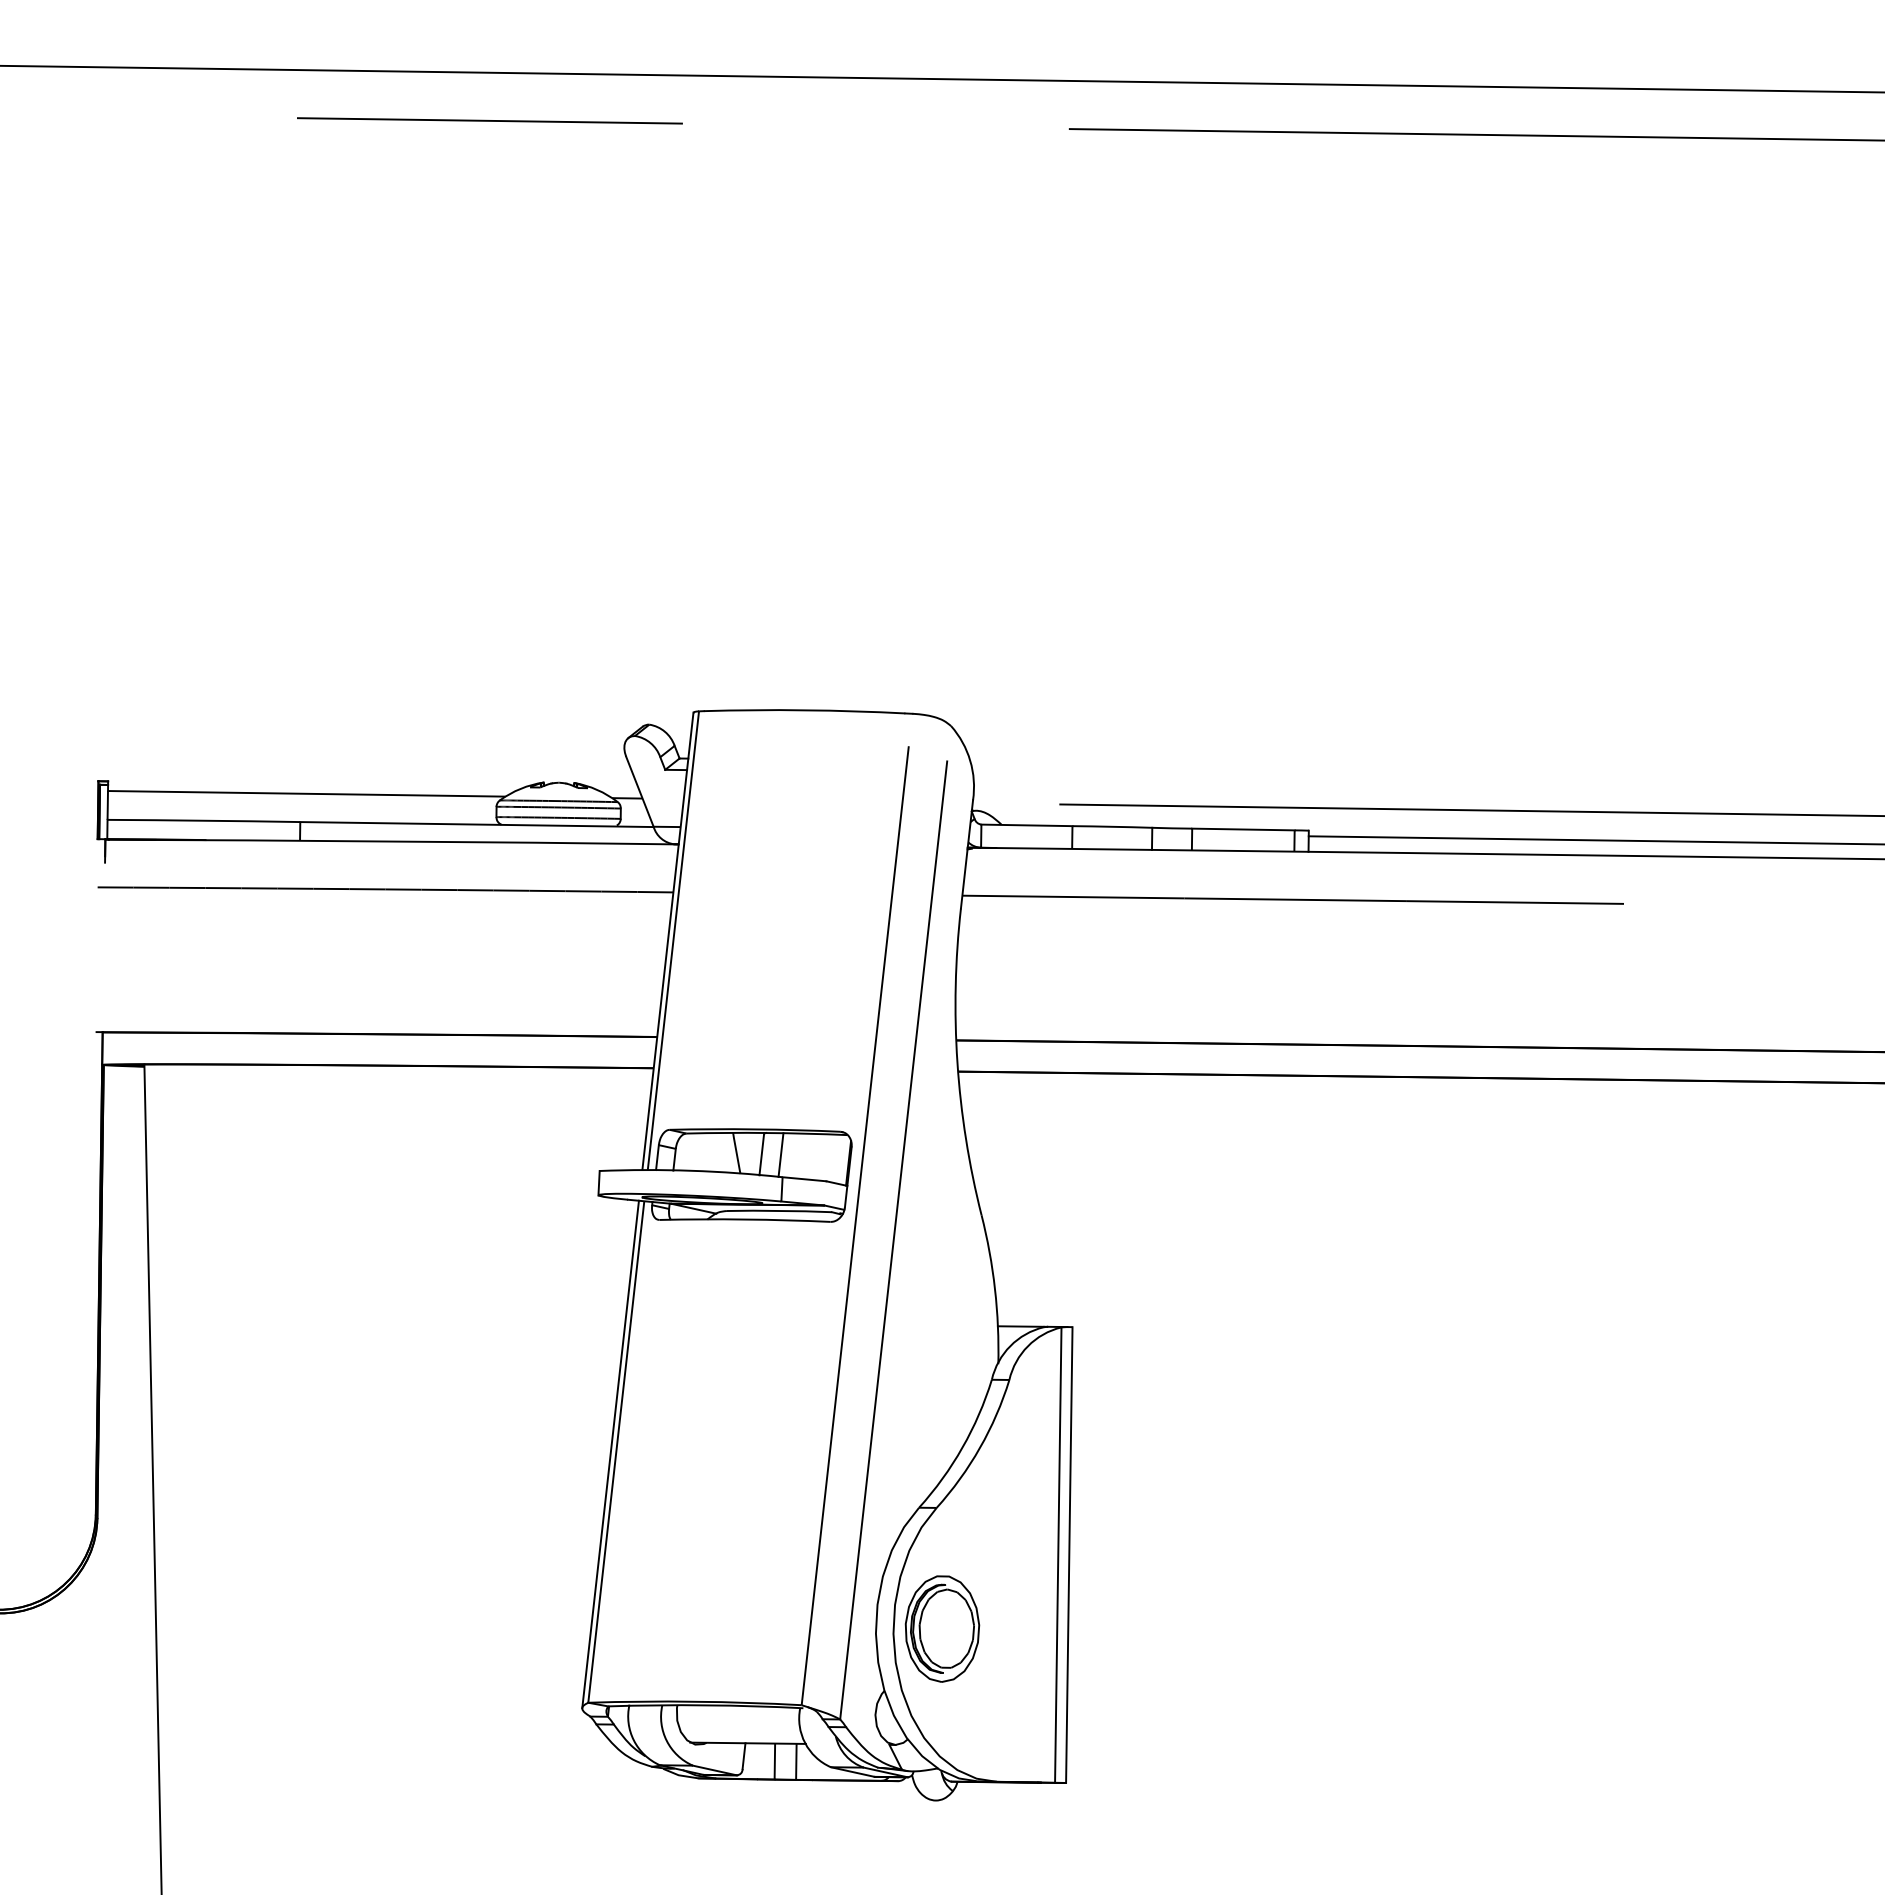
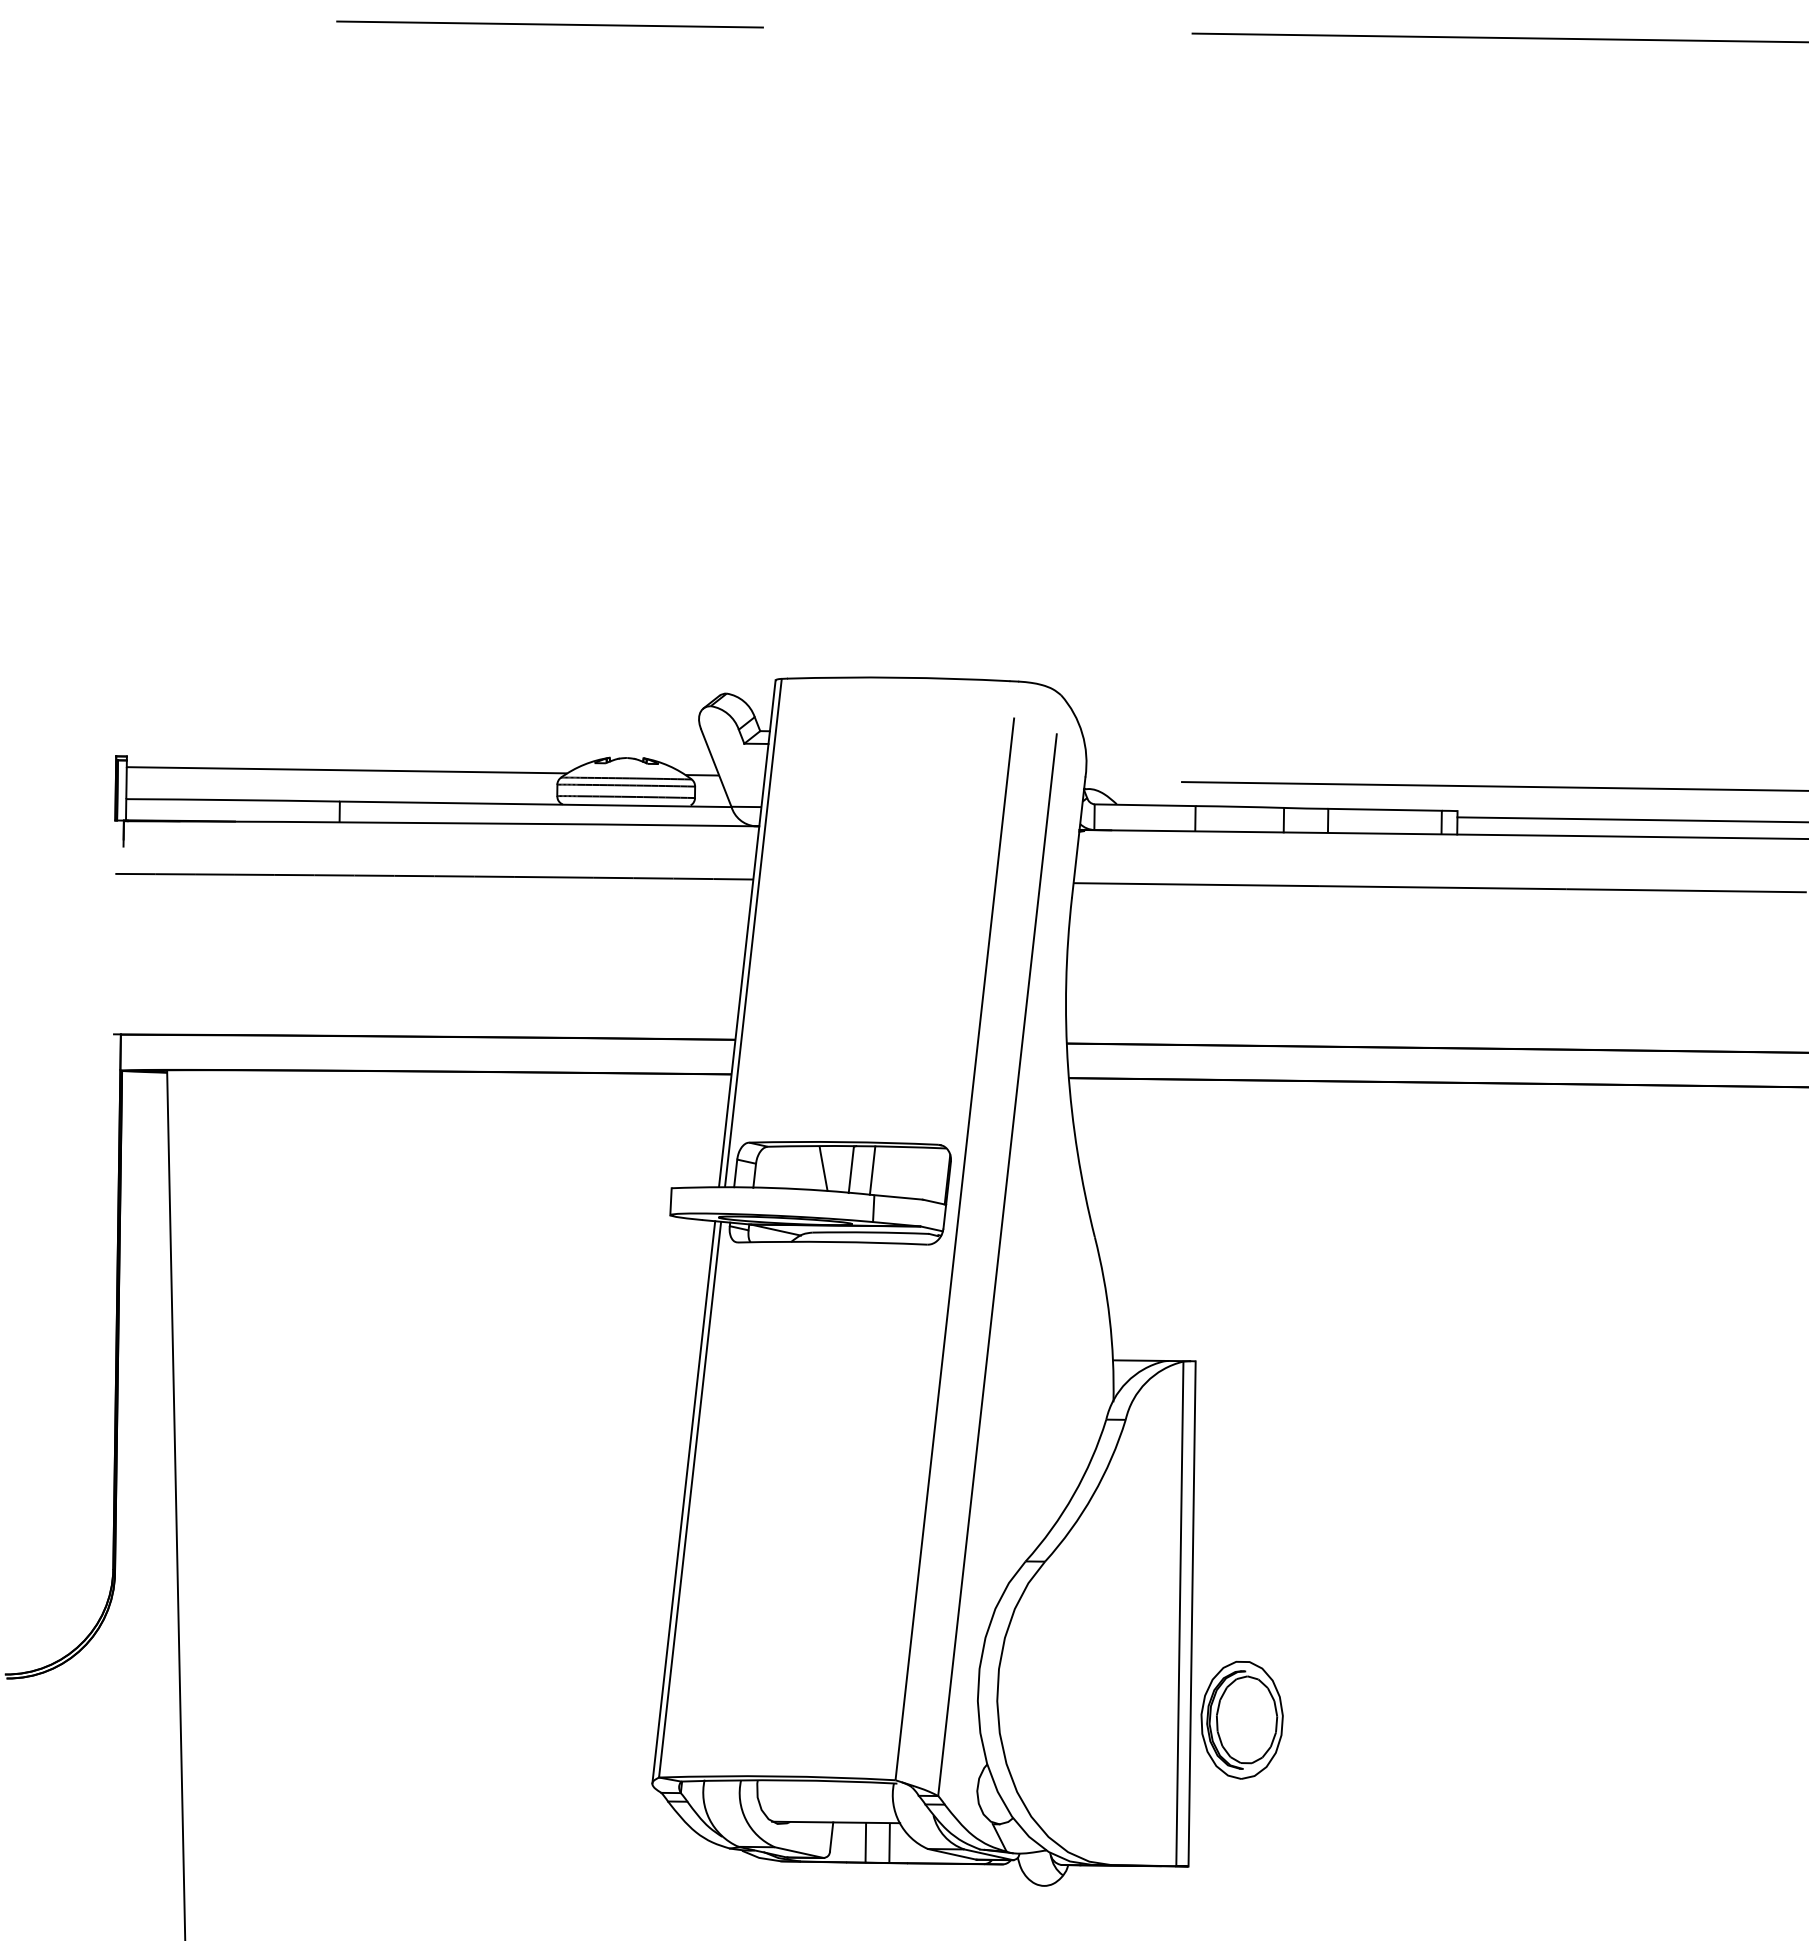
part: (942, 1628) -> (1242, 1719), moved

